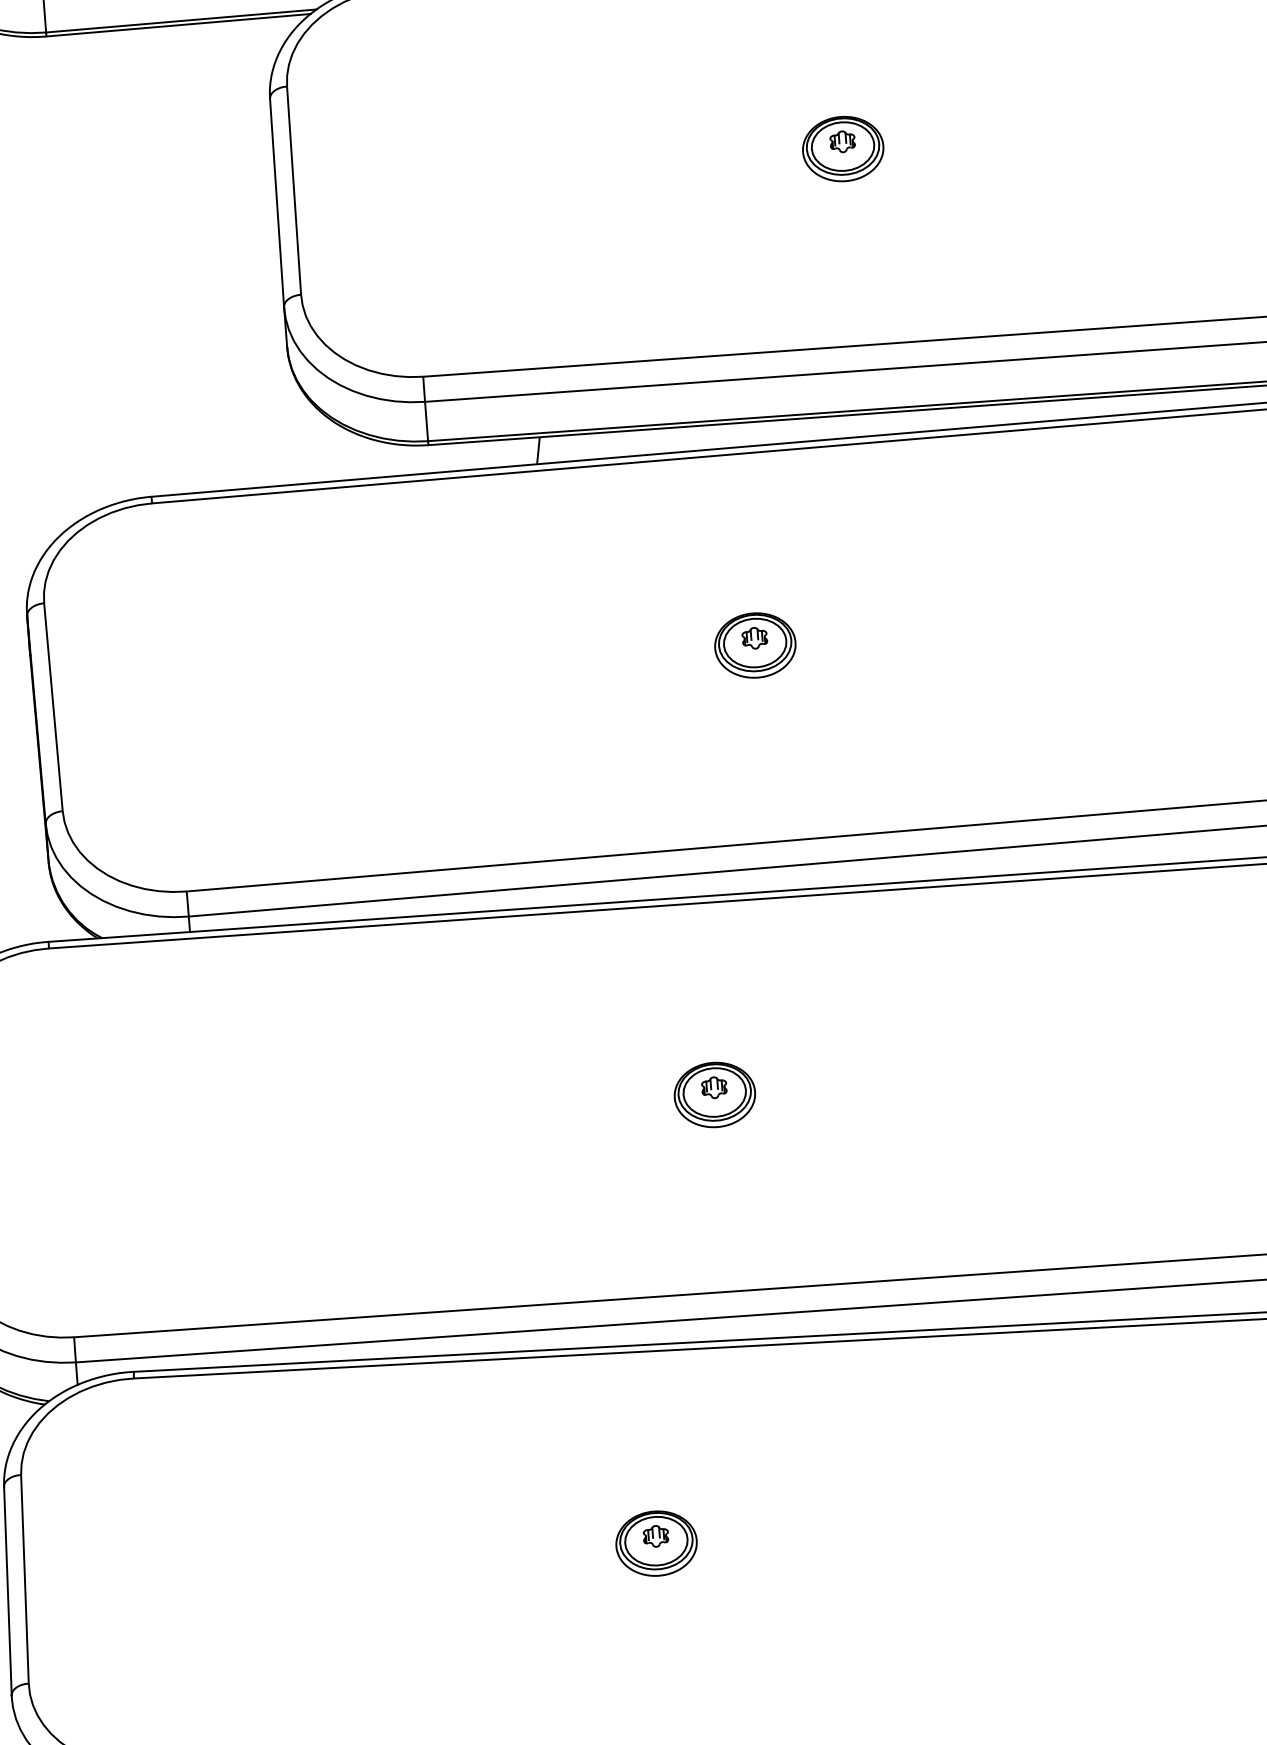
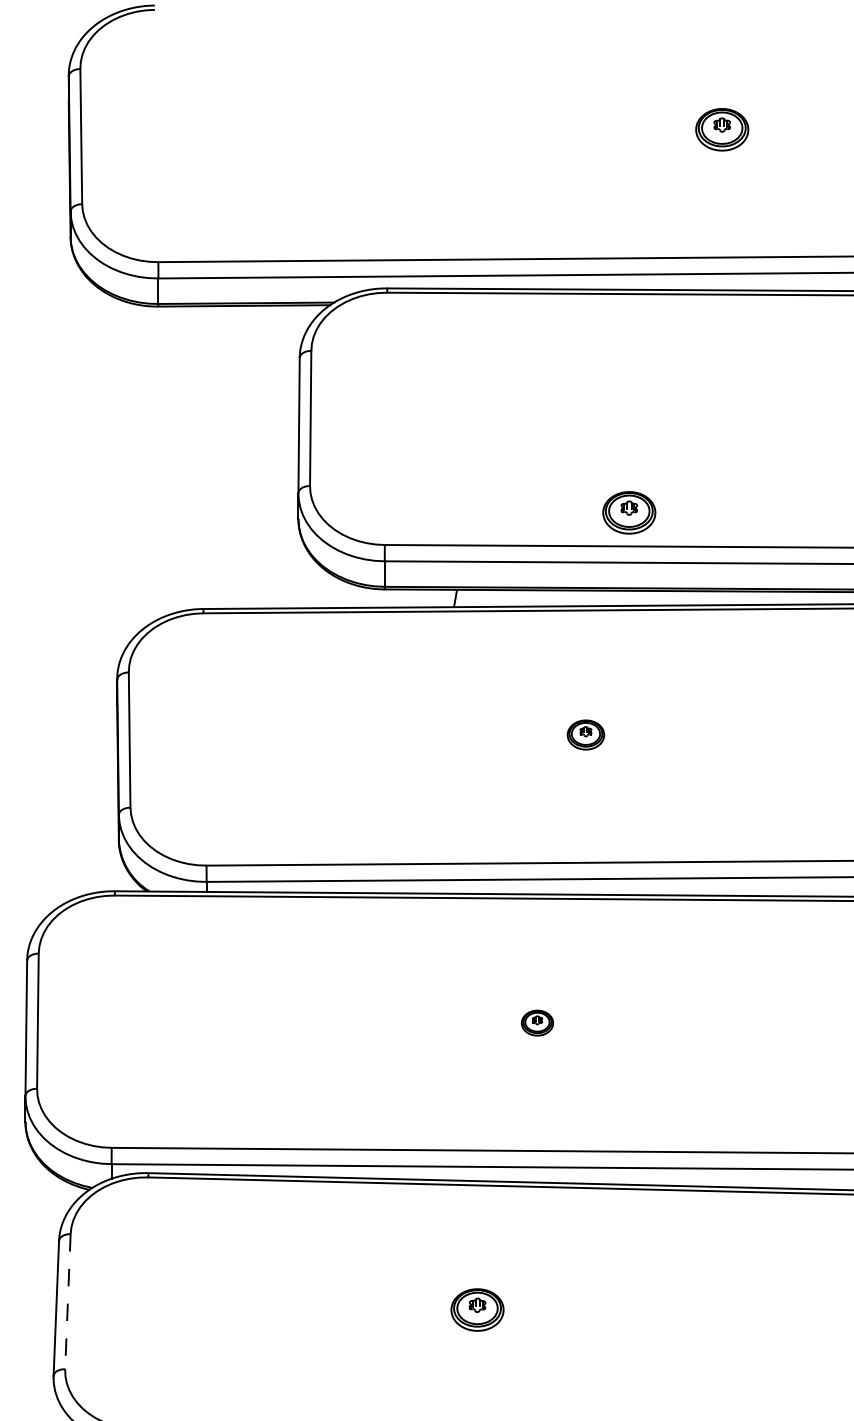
part: (843, 148) -> (629, 512), moved
part: (754, 644) -> (585, 734), size x0.7
part: (714, 1093) -> (537, 1022), size x0.6
line: (24, 1579) -> (67, 1301), solid -> dashed

